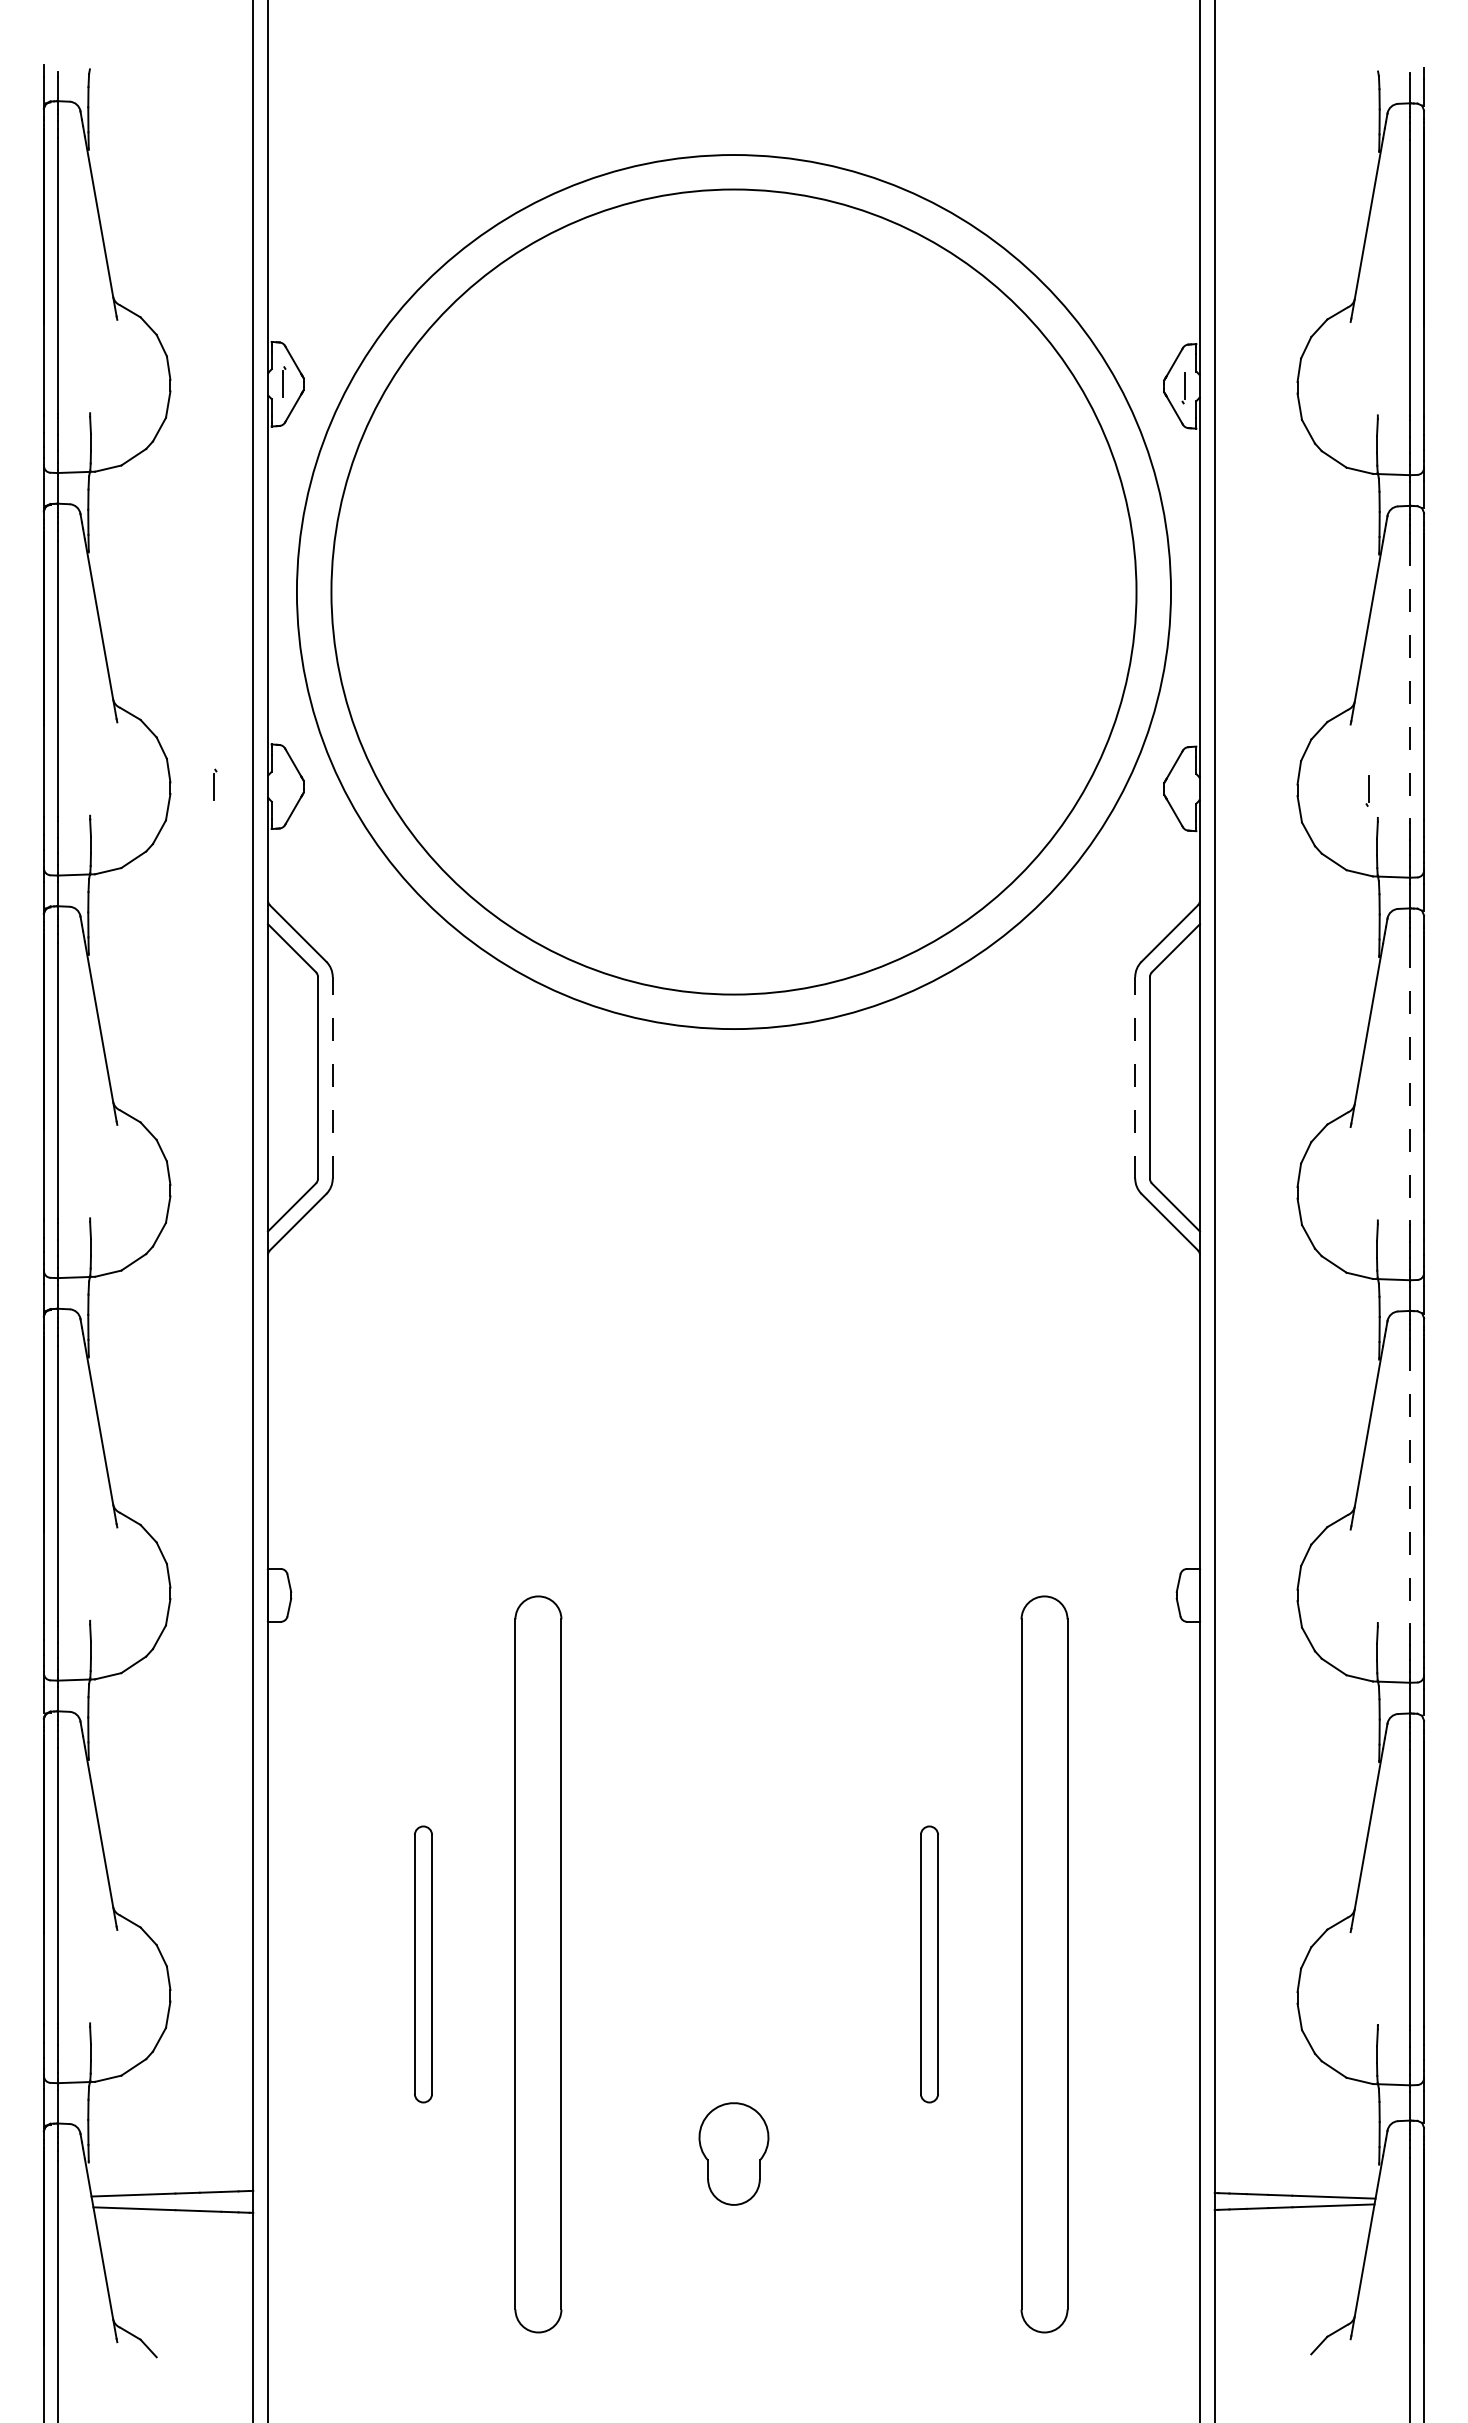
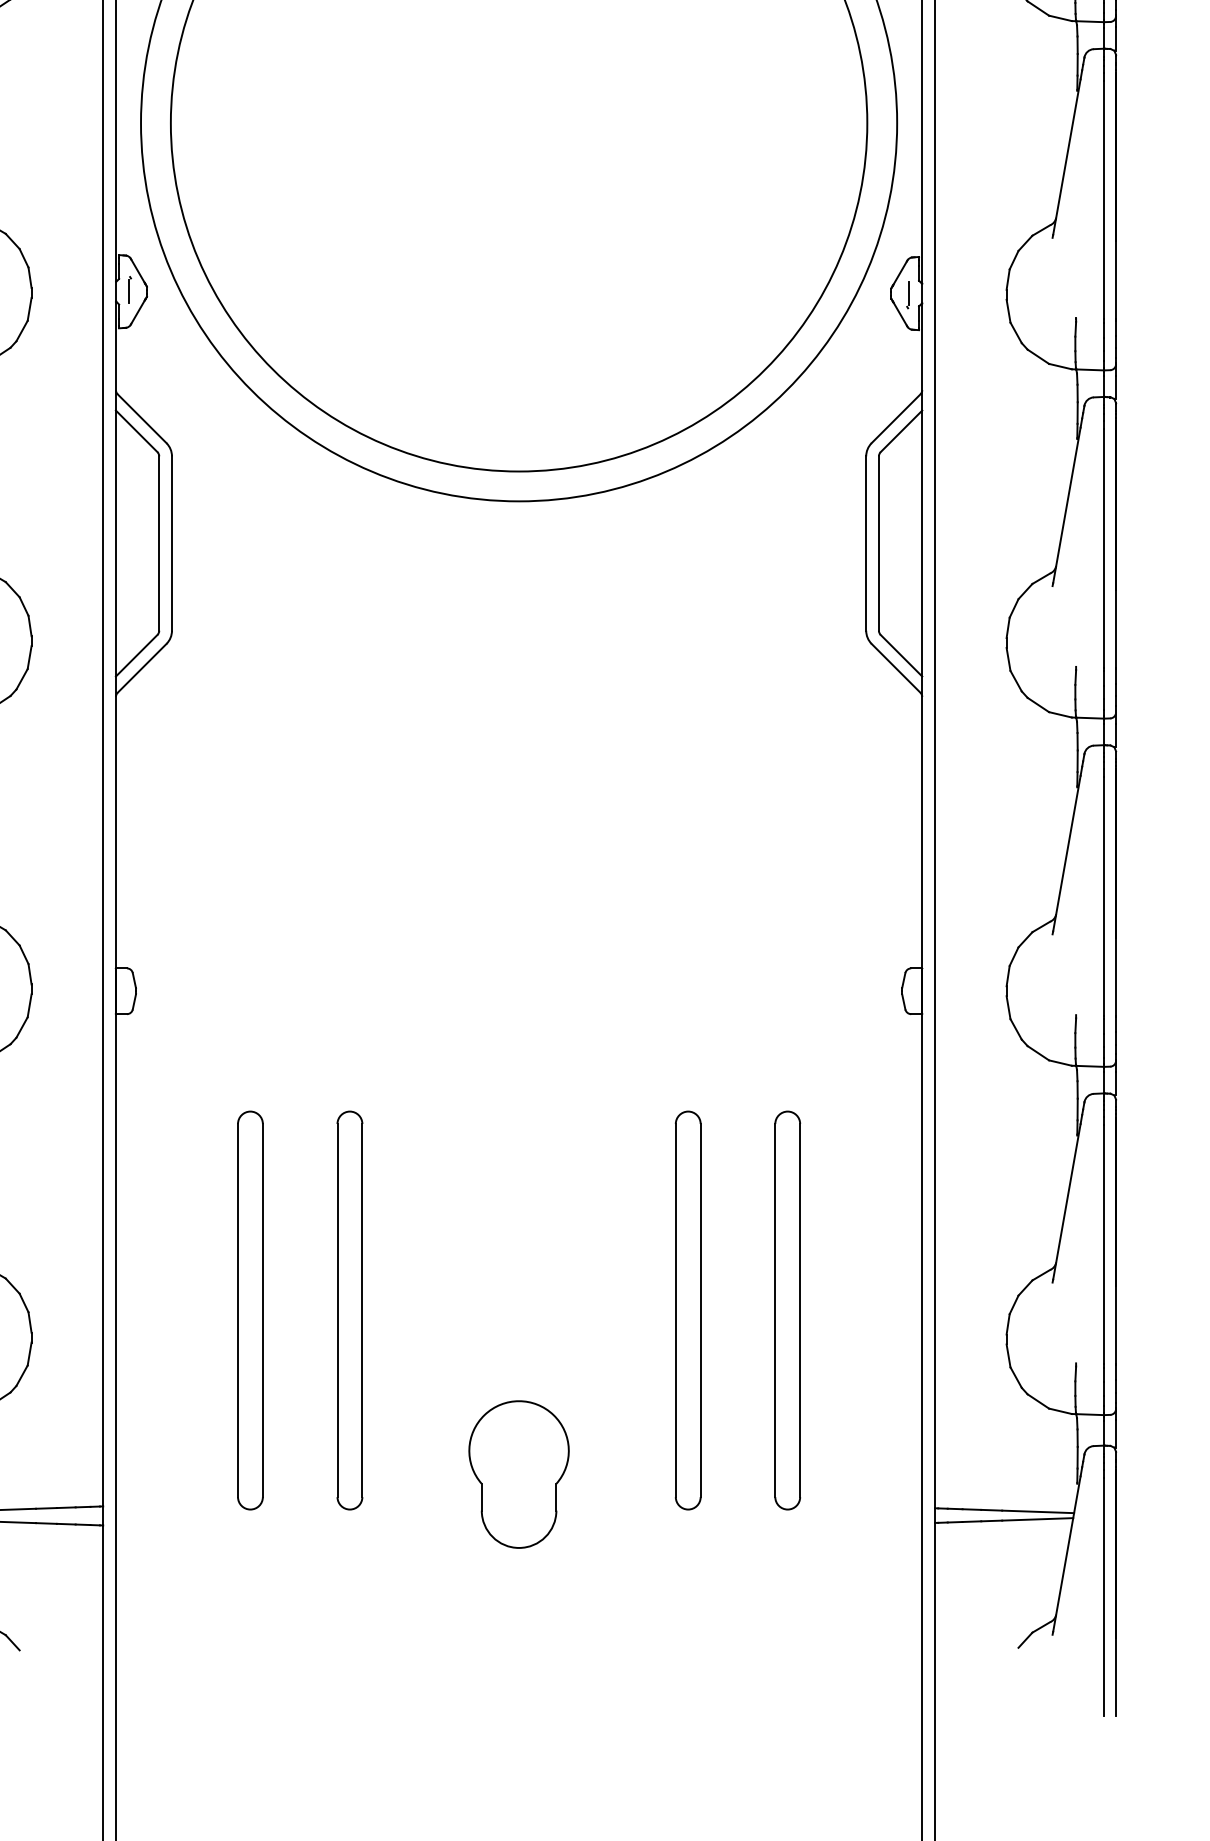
line: (1410, 680) -> (1104, 199), dashed -> solid
part: (215, 784) -> (130, 289), moved
part: (1367, 790) -> (907, 294), moved
line: (332, 1077) -> (171, 543), dashed -> solid
line: (1135, 1077) -> (866, 543), dashed -> solid
line: (1410, 1083) -> (1104, 548), dashed -> solid
line: (1410, 1485) -> (1104, 896), dashed -> solid
part: (423, 1964) -> (250, 1310), size x1.67
part: (538, 1964) -> (349, 1310), size x0.62
part: (929, 1964) -> (688, 1310), size x1.67
part: (1044, 1964) -> (787, 1310), size x0.62
part: (733, 2153) -> (518, 1474), size x1.67

